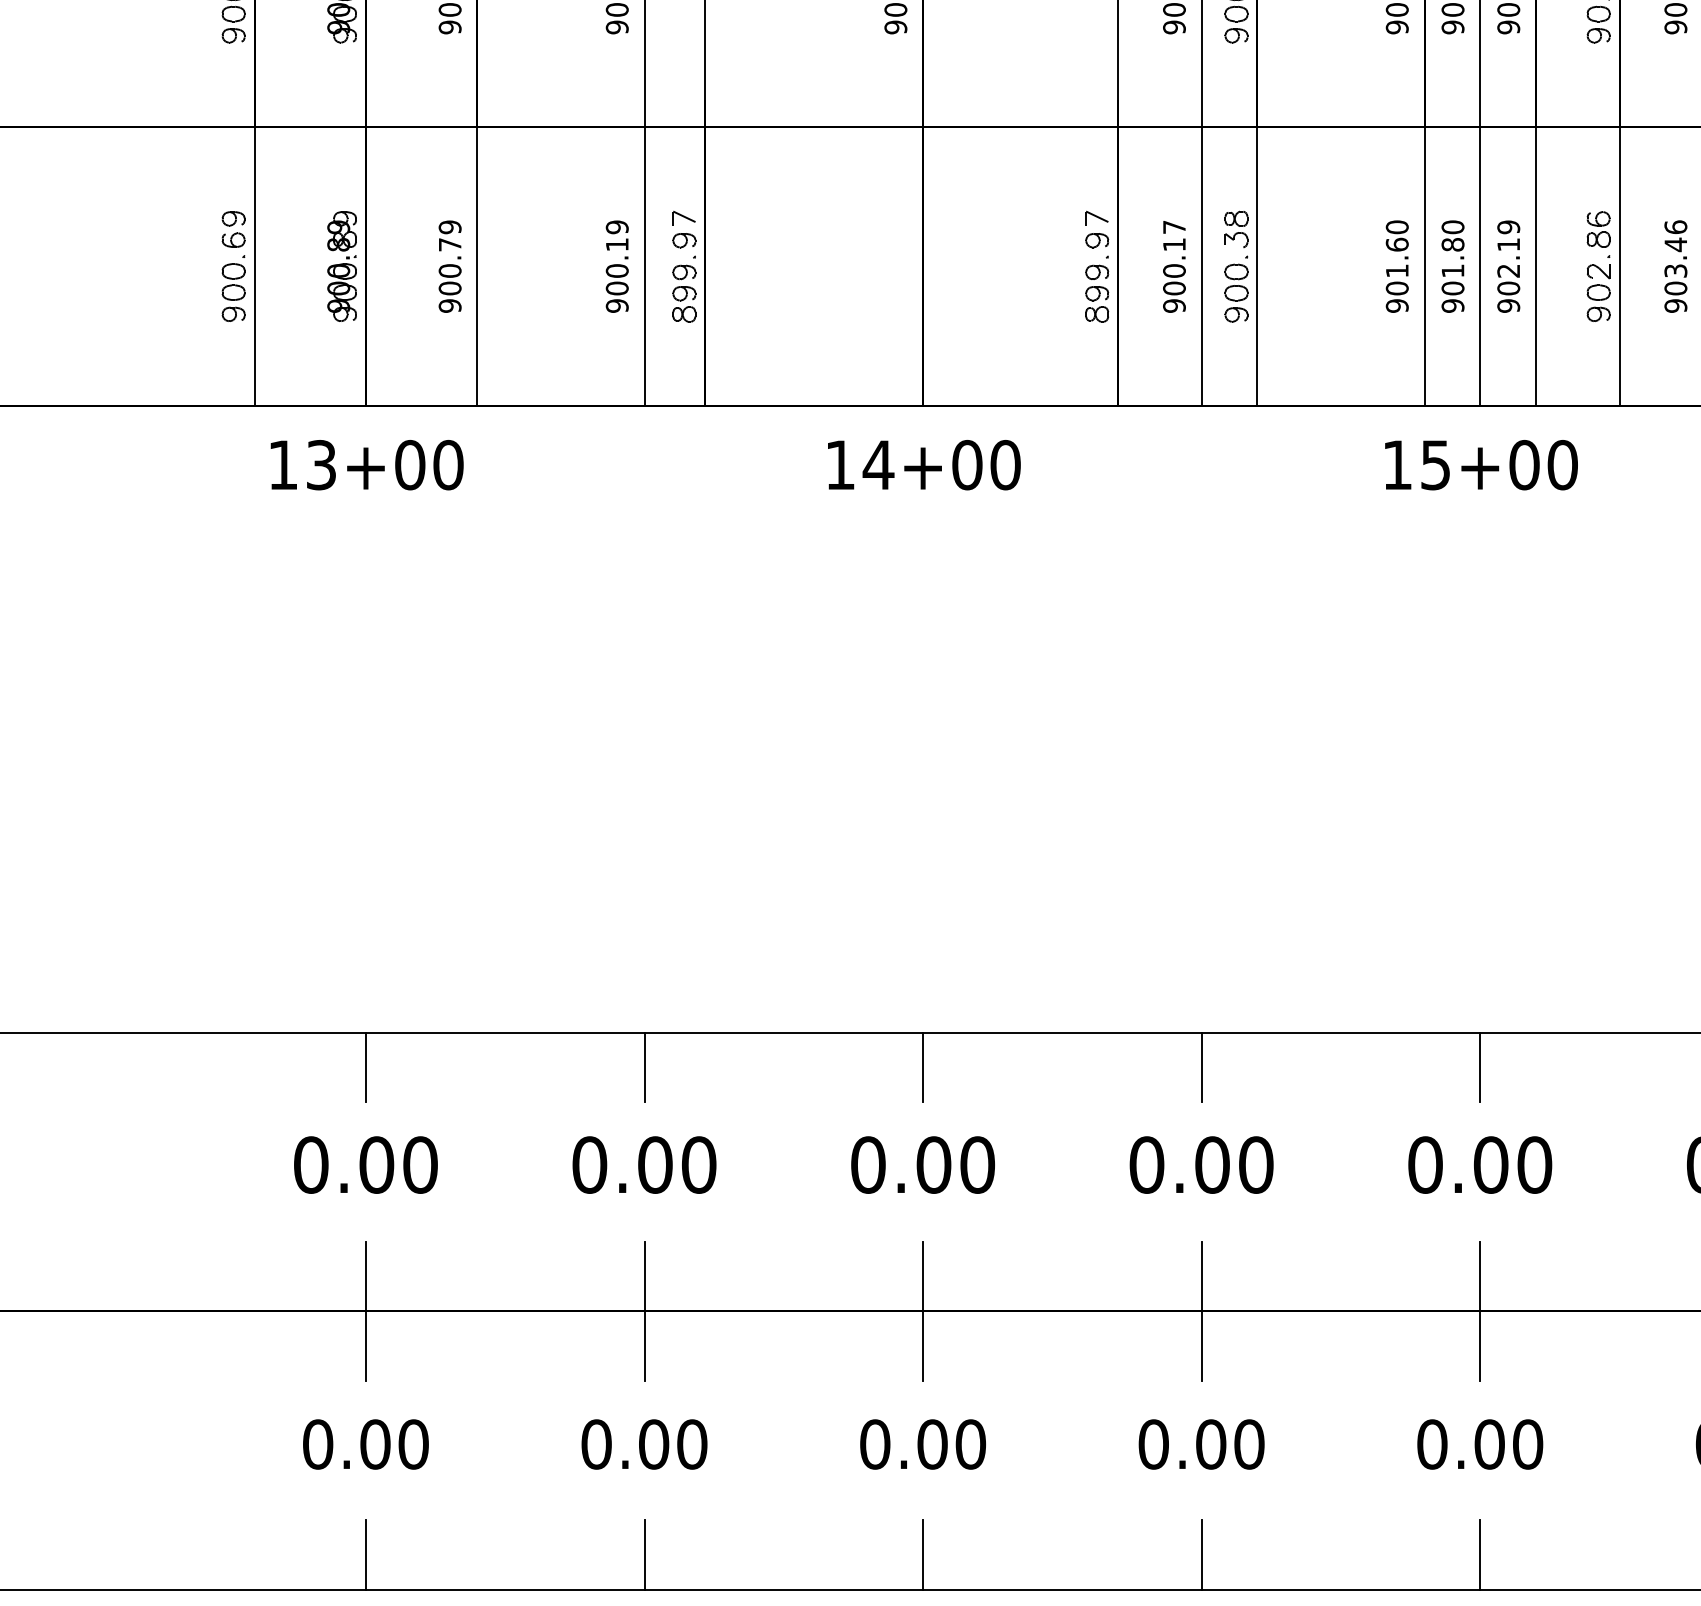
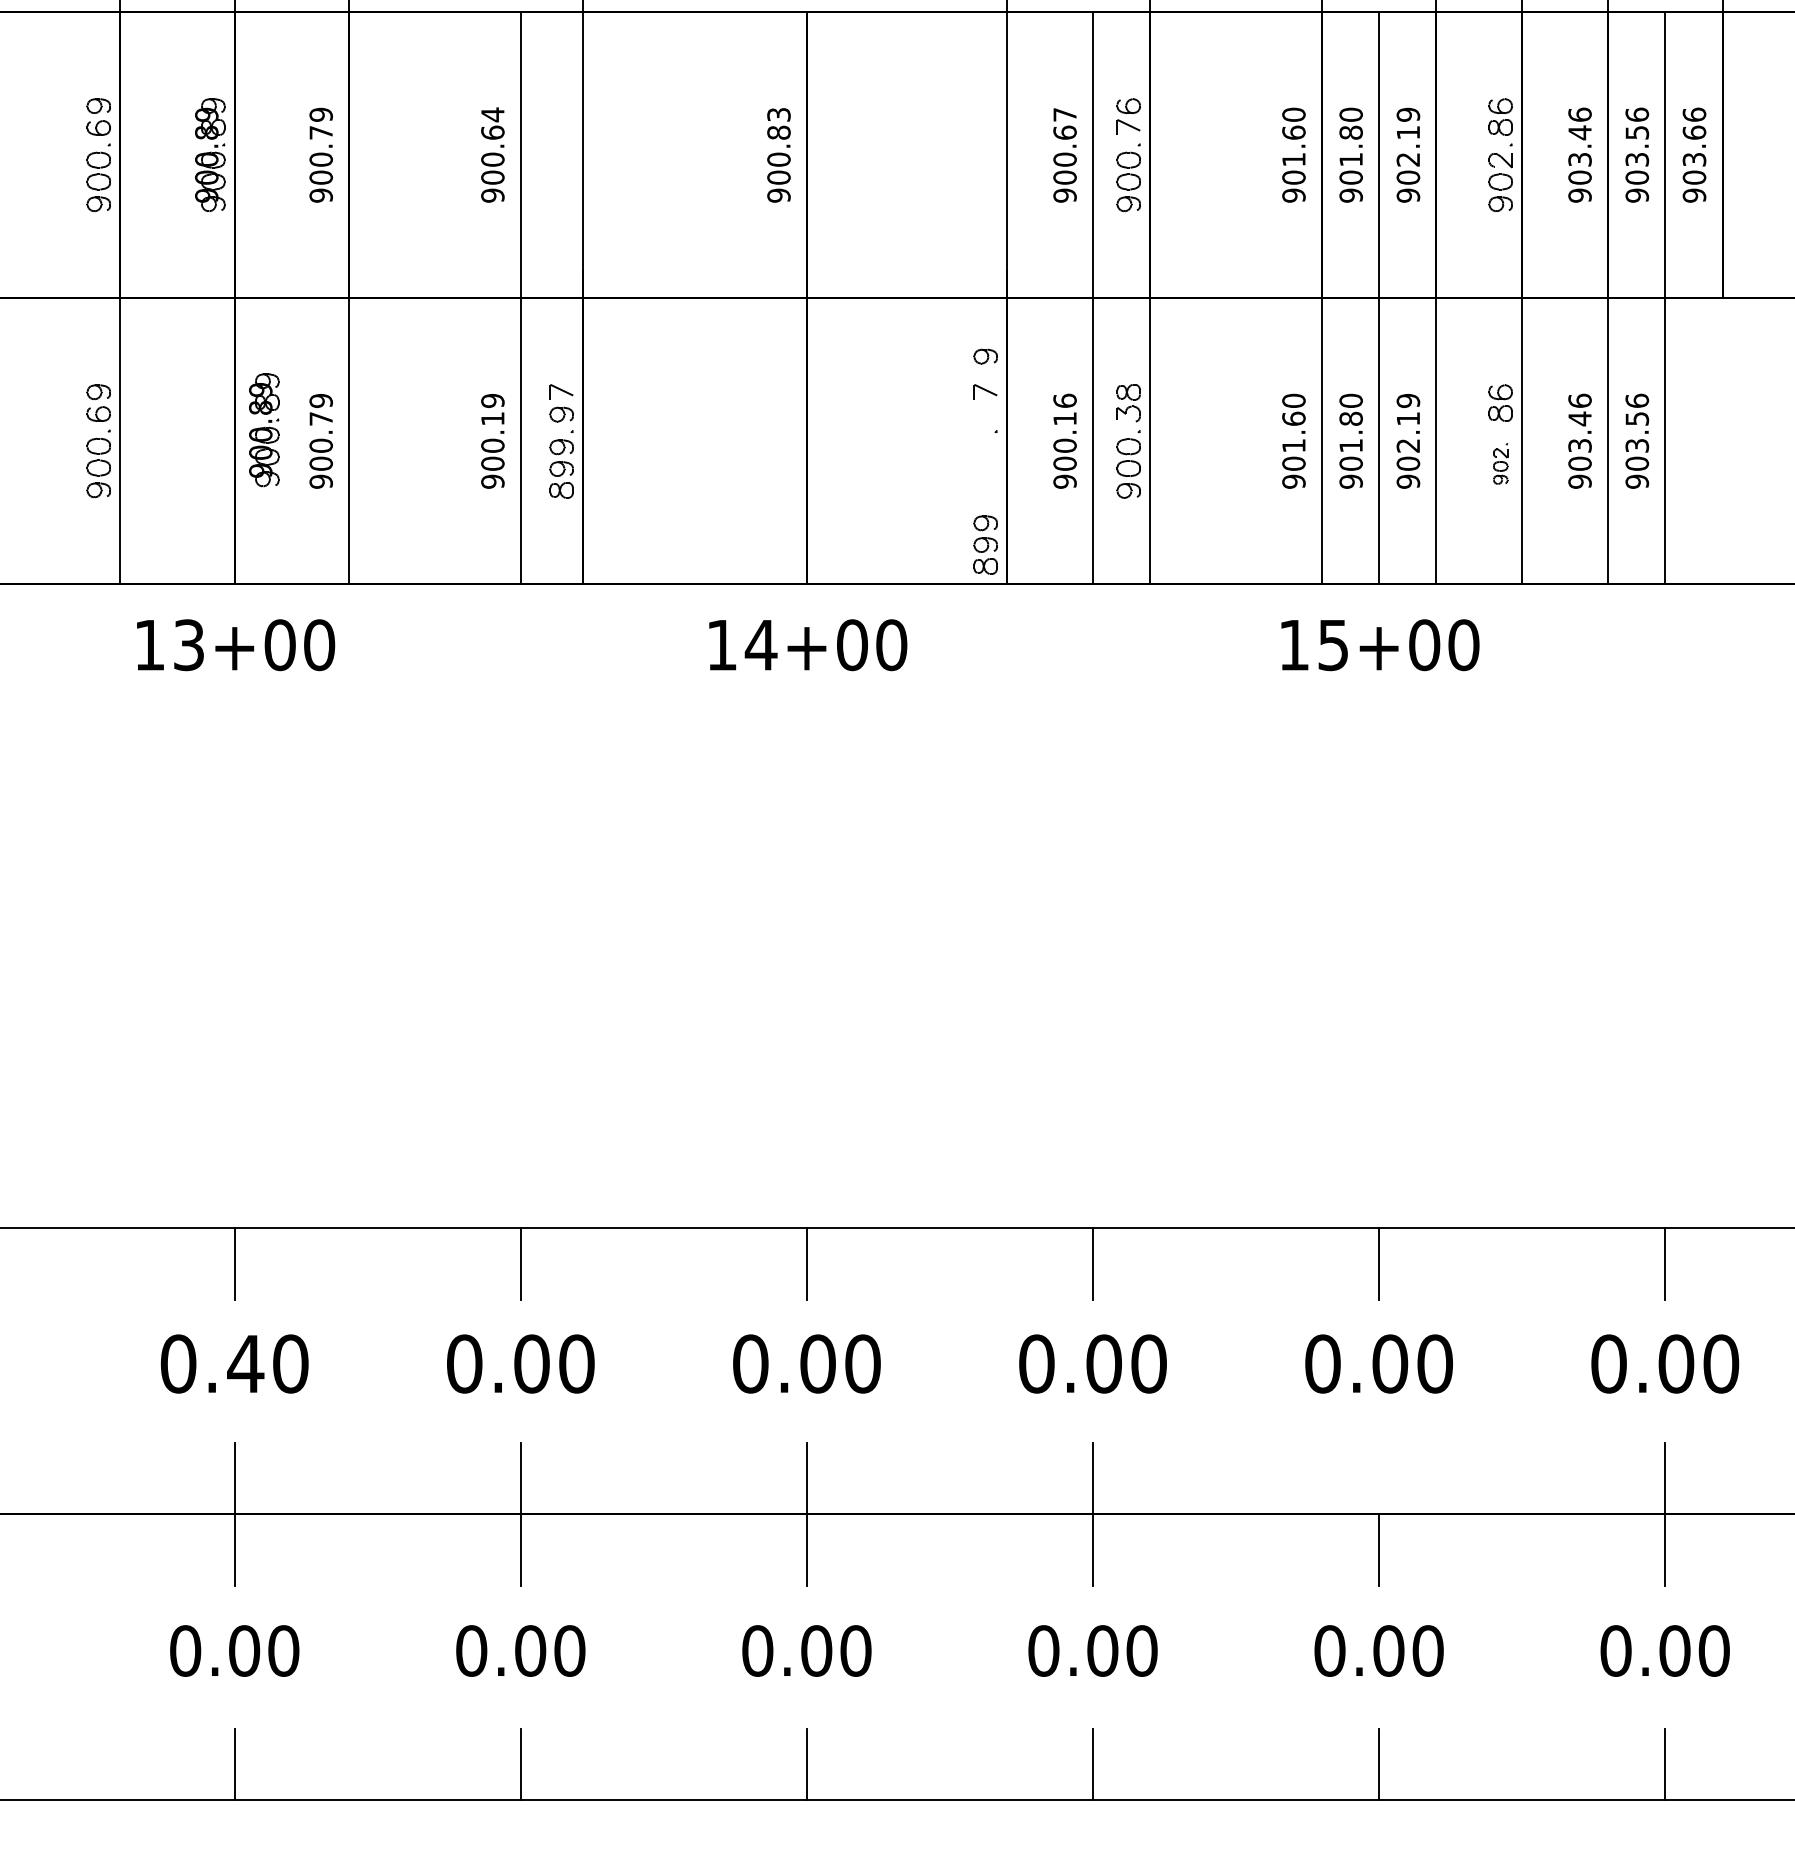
text: (1173, 226) -> (1064, 400), 900.17 -> 900.16
part: (1096, 240) -> (985, 356), moved
part: (342, 266) -> (264, 430), moved
part: (1598, 288) -> (1500, 463), size x0.6
part: (1096, 293) -> (985, 544), moved
text: (376, 1164) -> (245, 1363), 0.00 -> 0.40
line: (1480, 1276) -> (1379, 1478), removed

